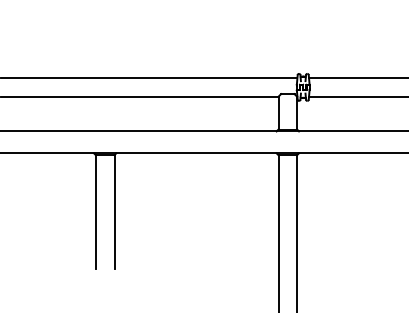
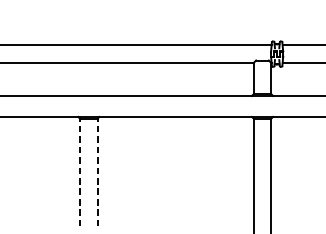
line: (95, 211) -> (79, 172), solid -> dashed
line: (114, 211) -> (97, 172), solid -> dashed

